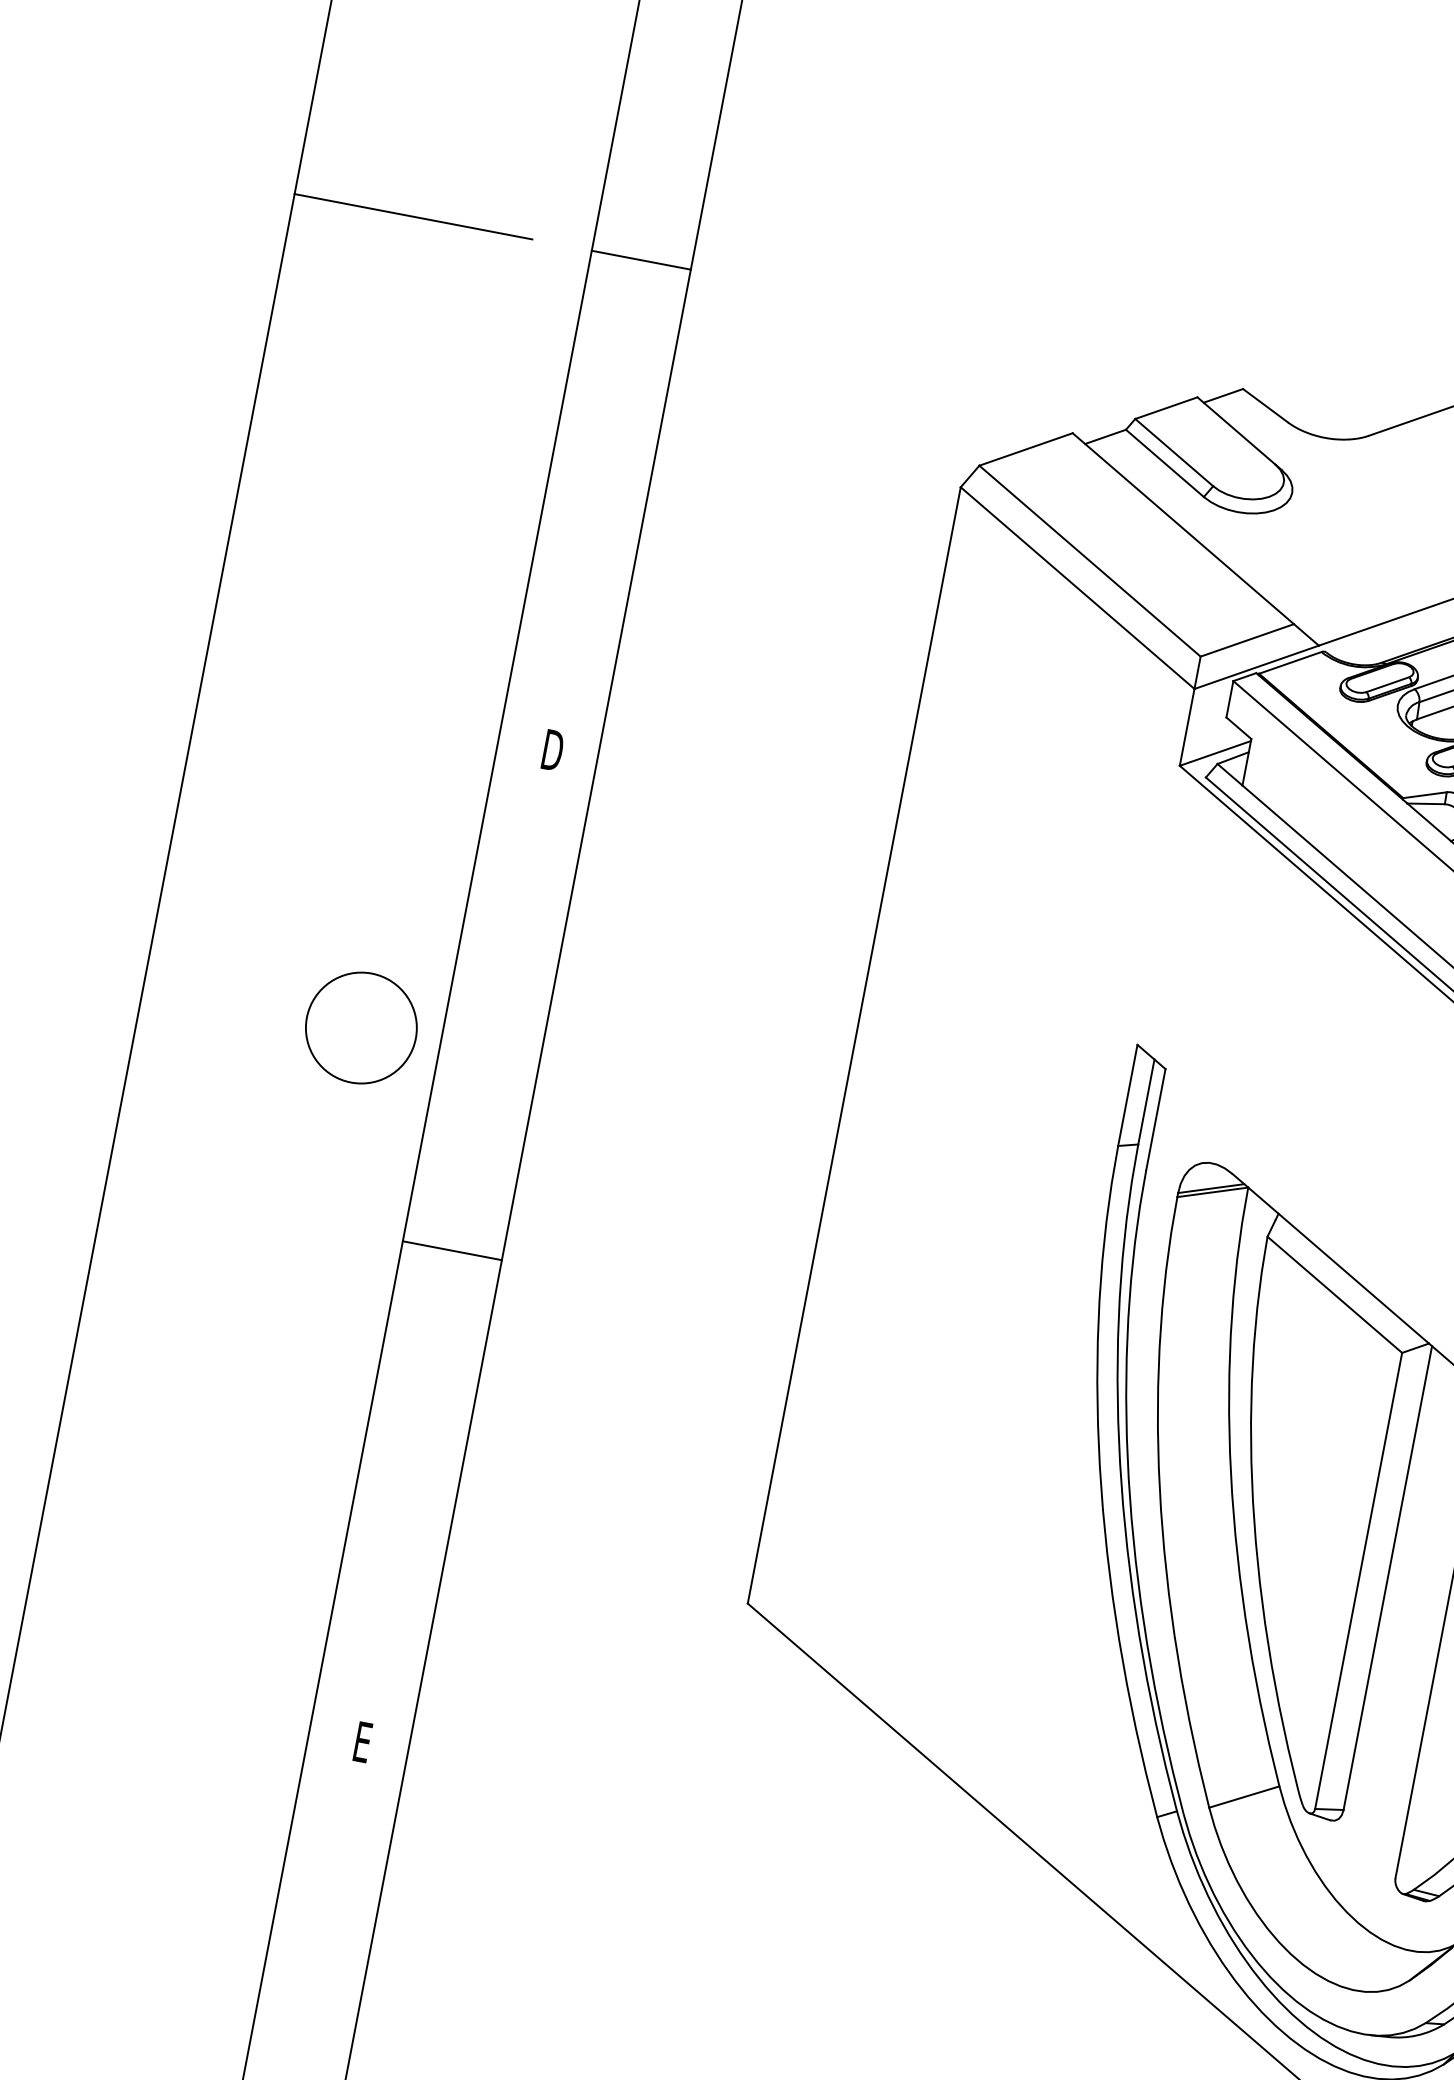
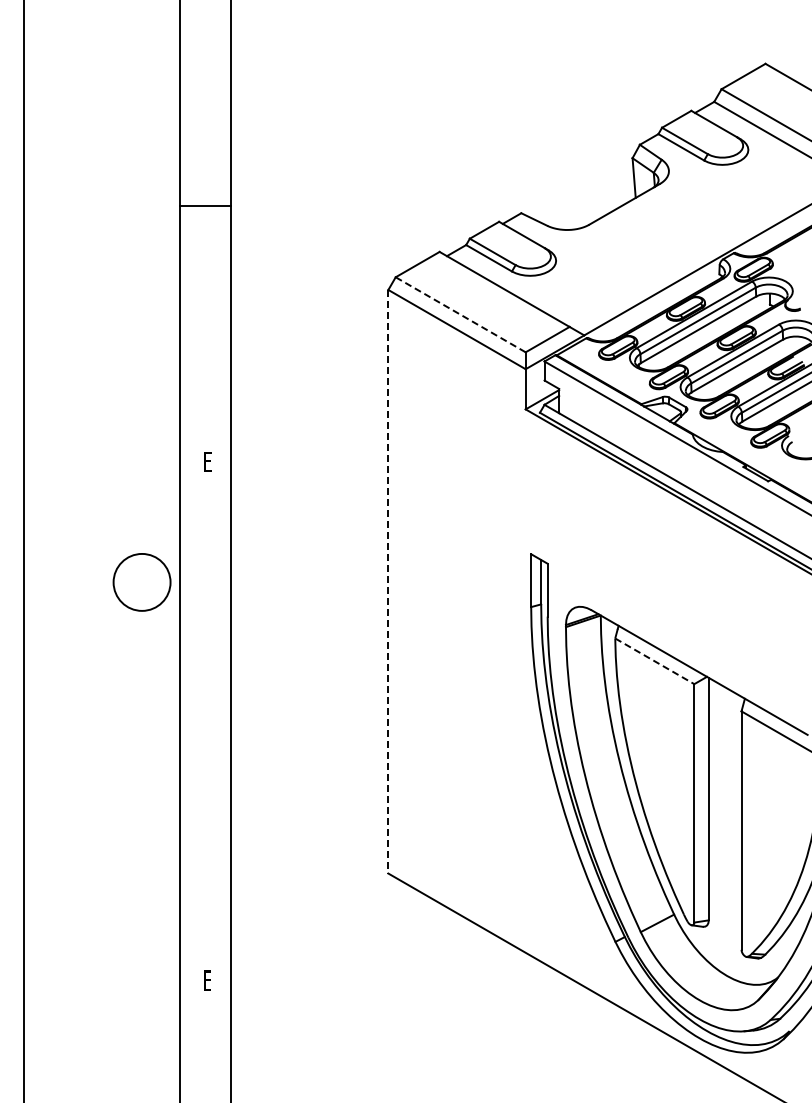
line: (413, 217) -> (86, 206), removed
line: (1089, 560) -> (460, 314), solid -> dashed
text: (552, 749) -> (207, 461), D -> E
circle: (360, 1027) -> (141, 582), moved
line: (854, 1044) -> (388, 581), solid -> dashed
line: (452, 1251) -> (205, 724), removed
line: (1334, 1295) -> (654, 661), solid -> dashed

